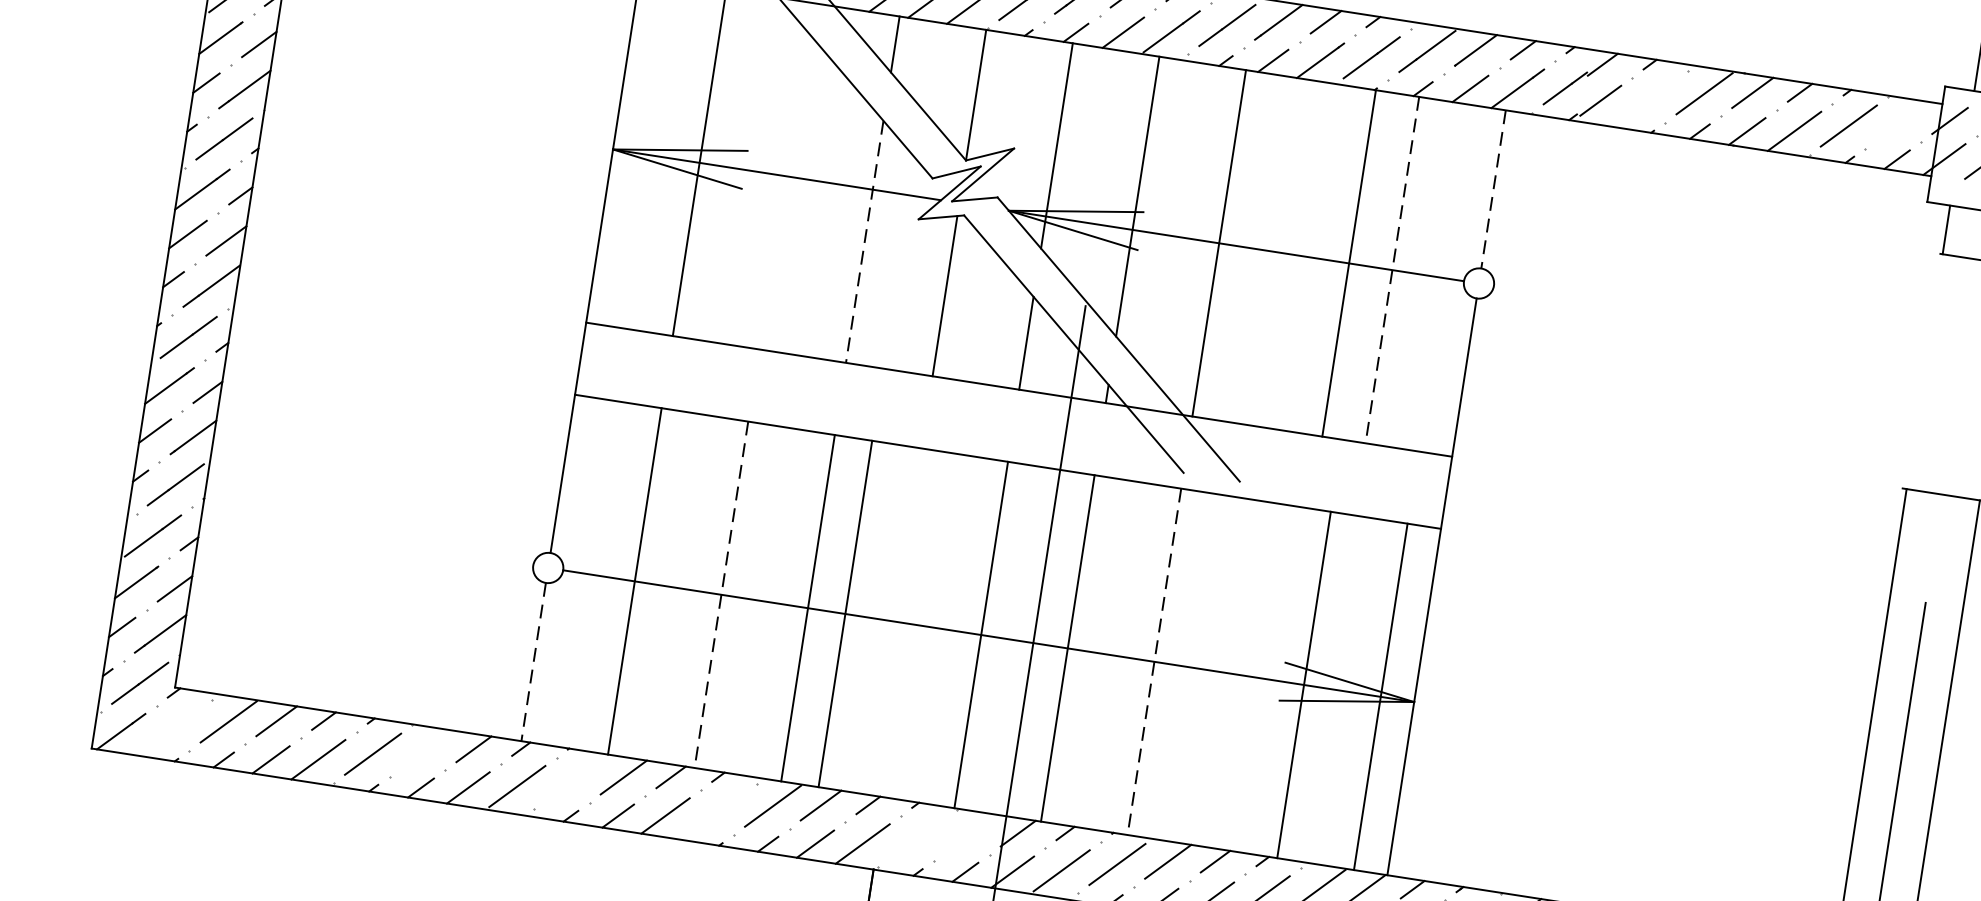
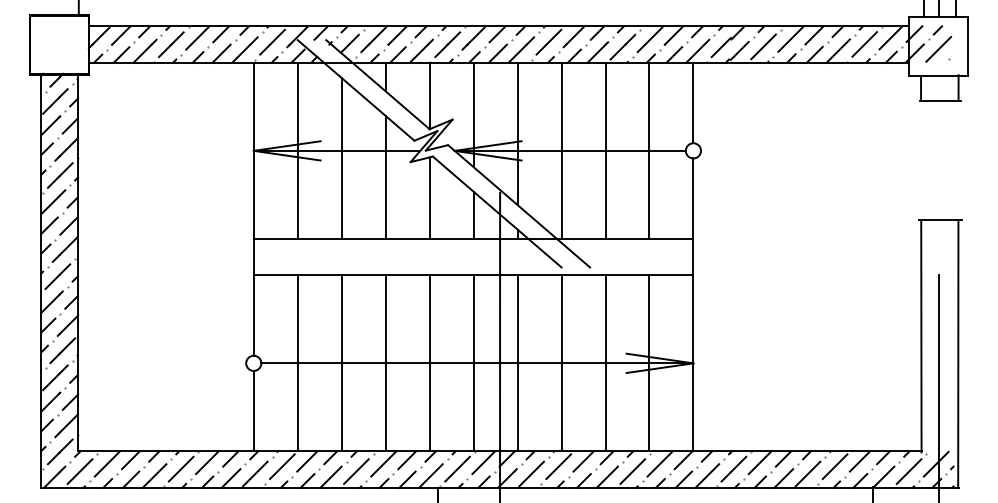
line: (1648, 99) -> (763, 46), added
line: (1901, 120) -> (890, 37), added
line: (1493, 190) -> (693, 103), dashed -> solid
line: (783, 191) -> (341, 158), added
line: (864, 242) -> (385, 177), dashed -> solid
line: (1349, 262) -> (605, 150), moved
line: (1392, 269) -> (649, 150), dashed -> solid
line: (720, 595) -> (341, 363), dashed -> solid
line: (845, 614) -> (429, 363), moved
line: (532, 662) -> (253, 411), dashed -> solid
line: (1154, 662) -> (561, 363), dashed -> solid
line: (1304, 685) -> (605, 363), moved
line: (1380, 697) -> (649, 363), moved
line: (171, 727) -> (79, 471), added
line: (426, 749) -> (207, 462), added
line: (573, 779) -> (282, 466), added
line: (717, 812) -> (356, 471), added
line: (970, 833) -> (483, 462), added
line: (917, 837) -> (457, 468), added

